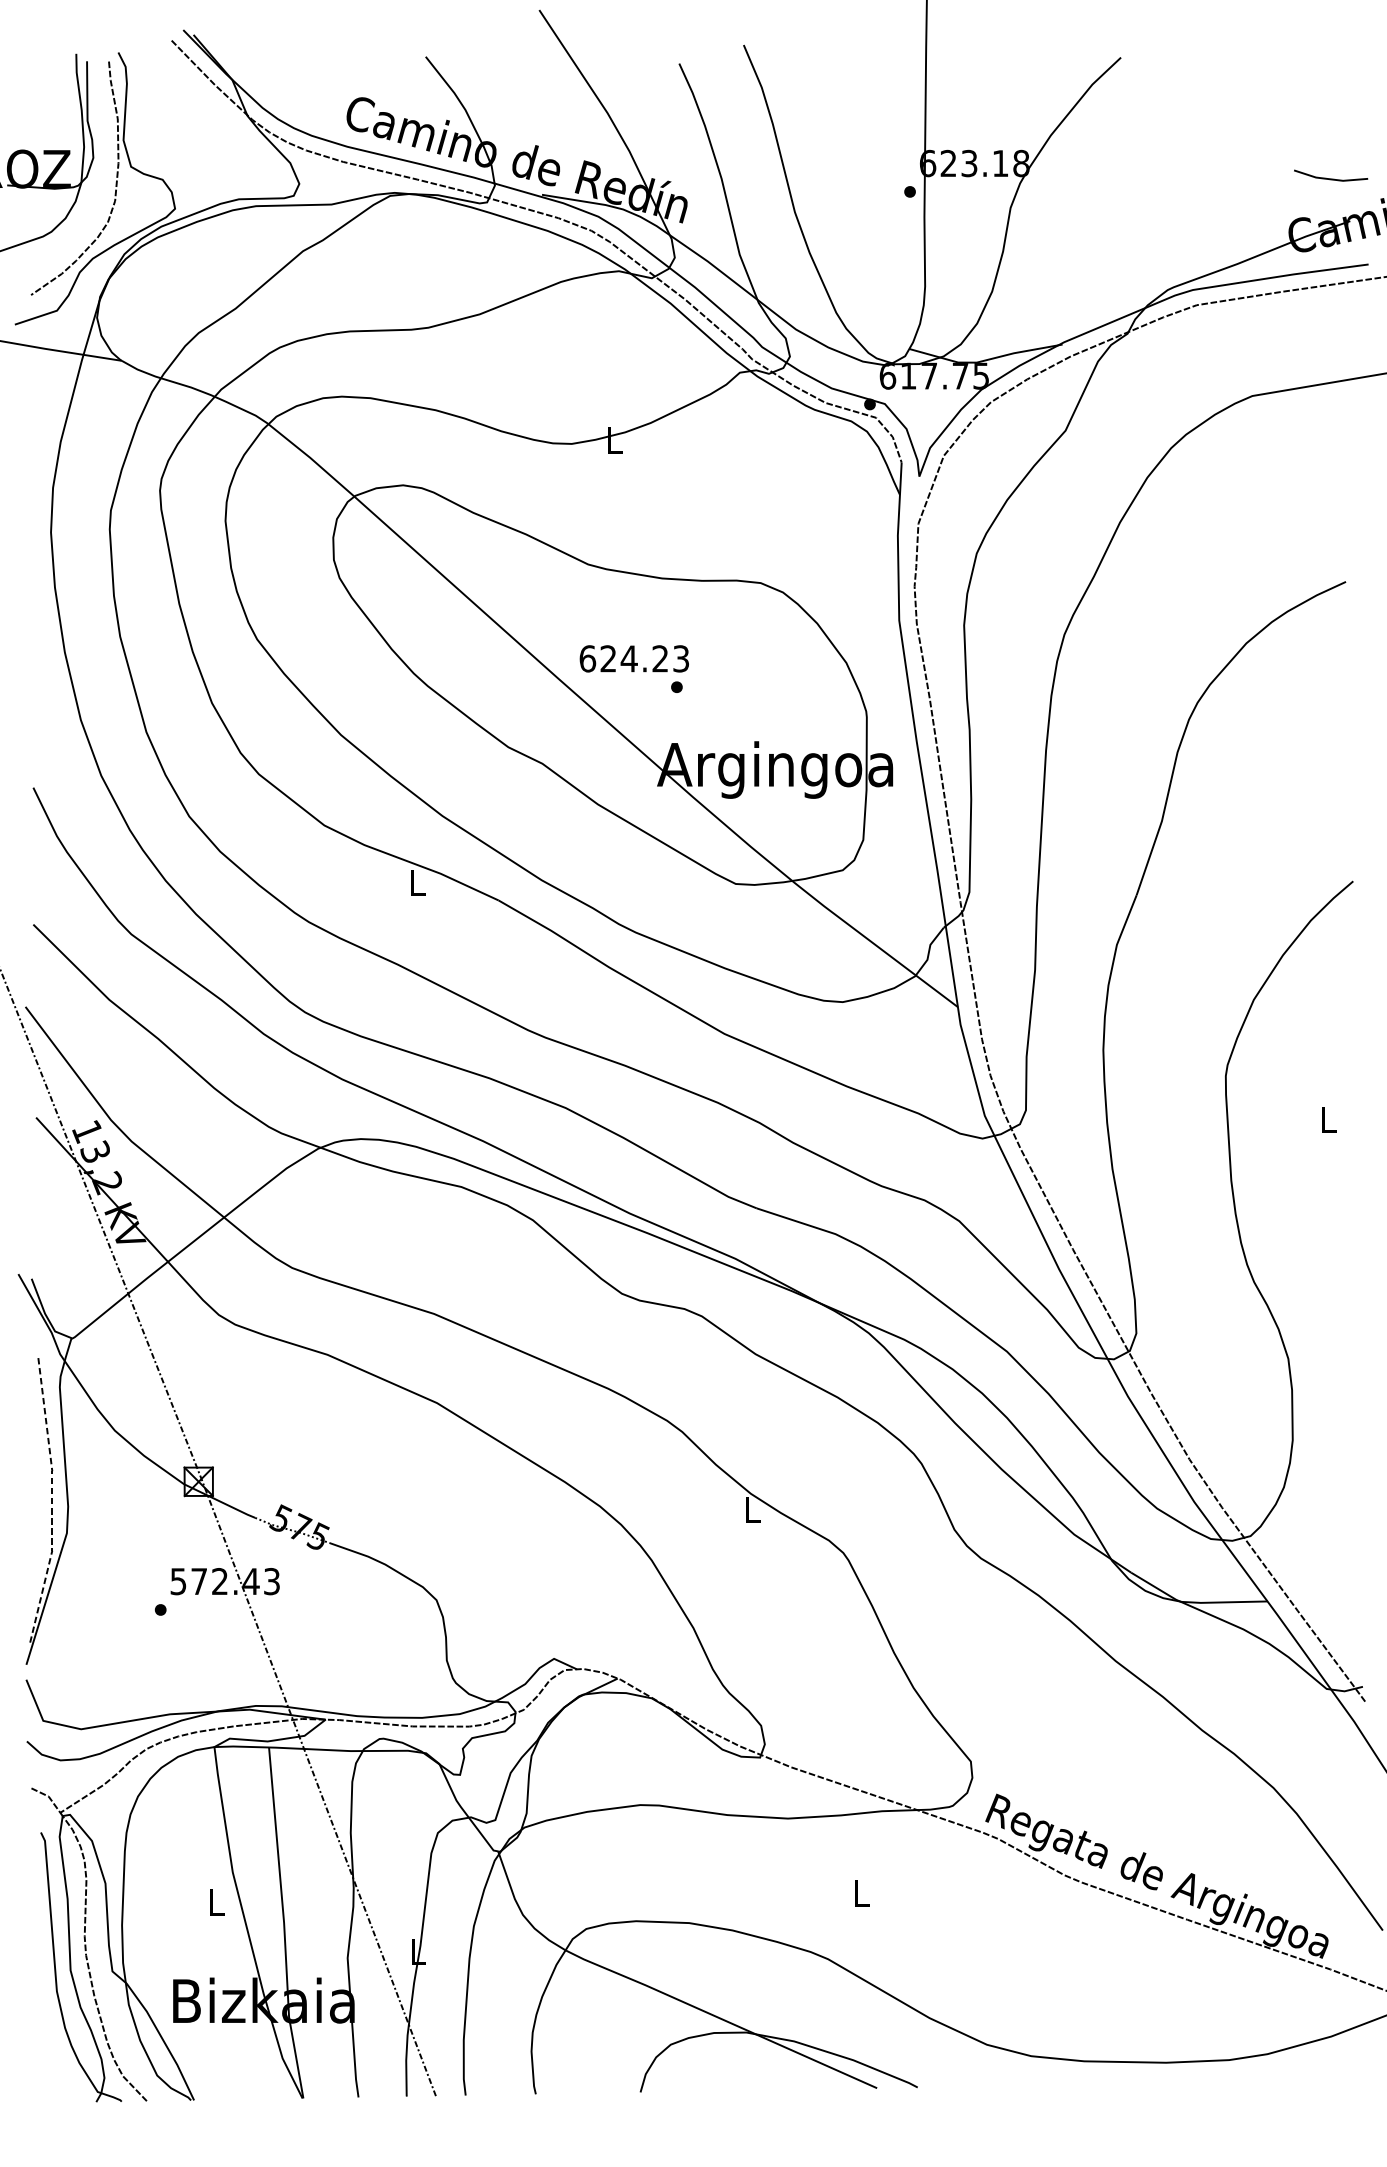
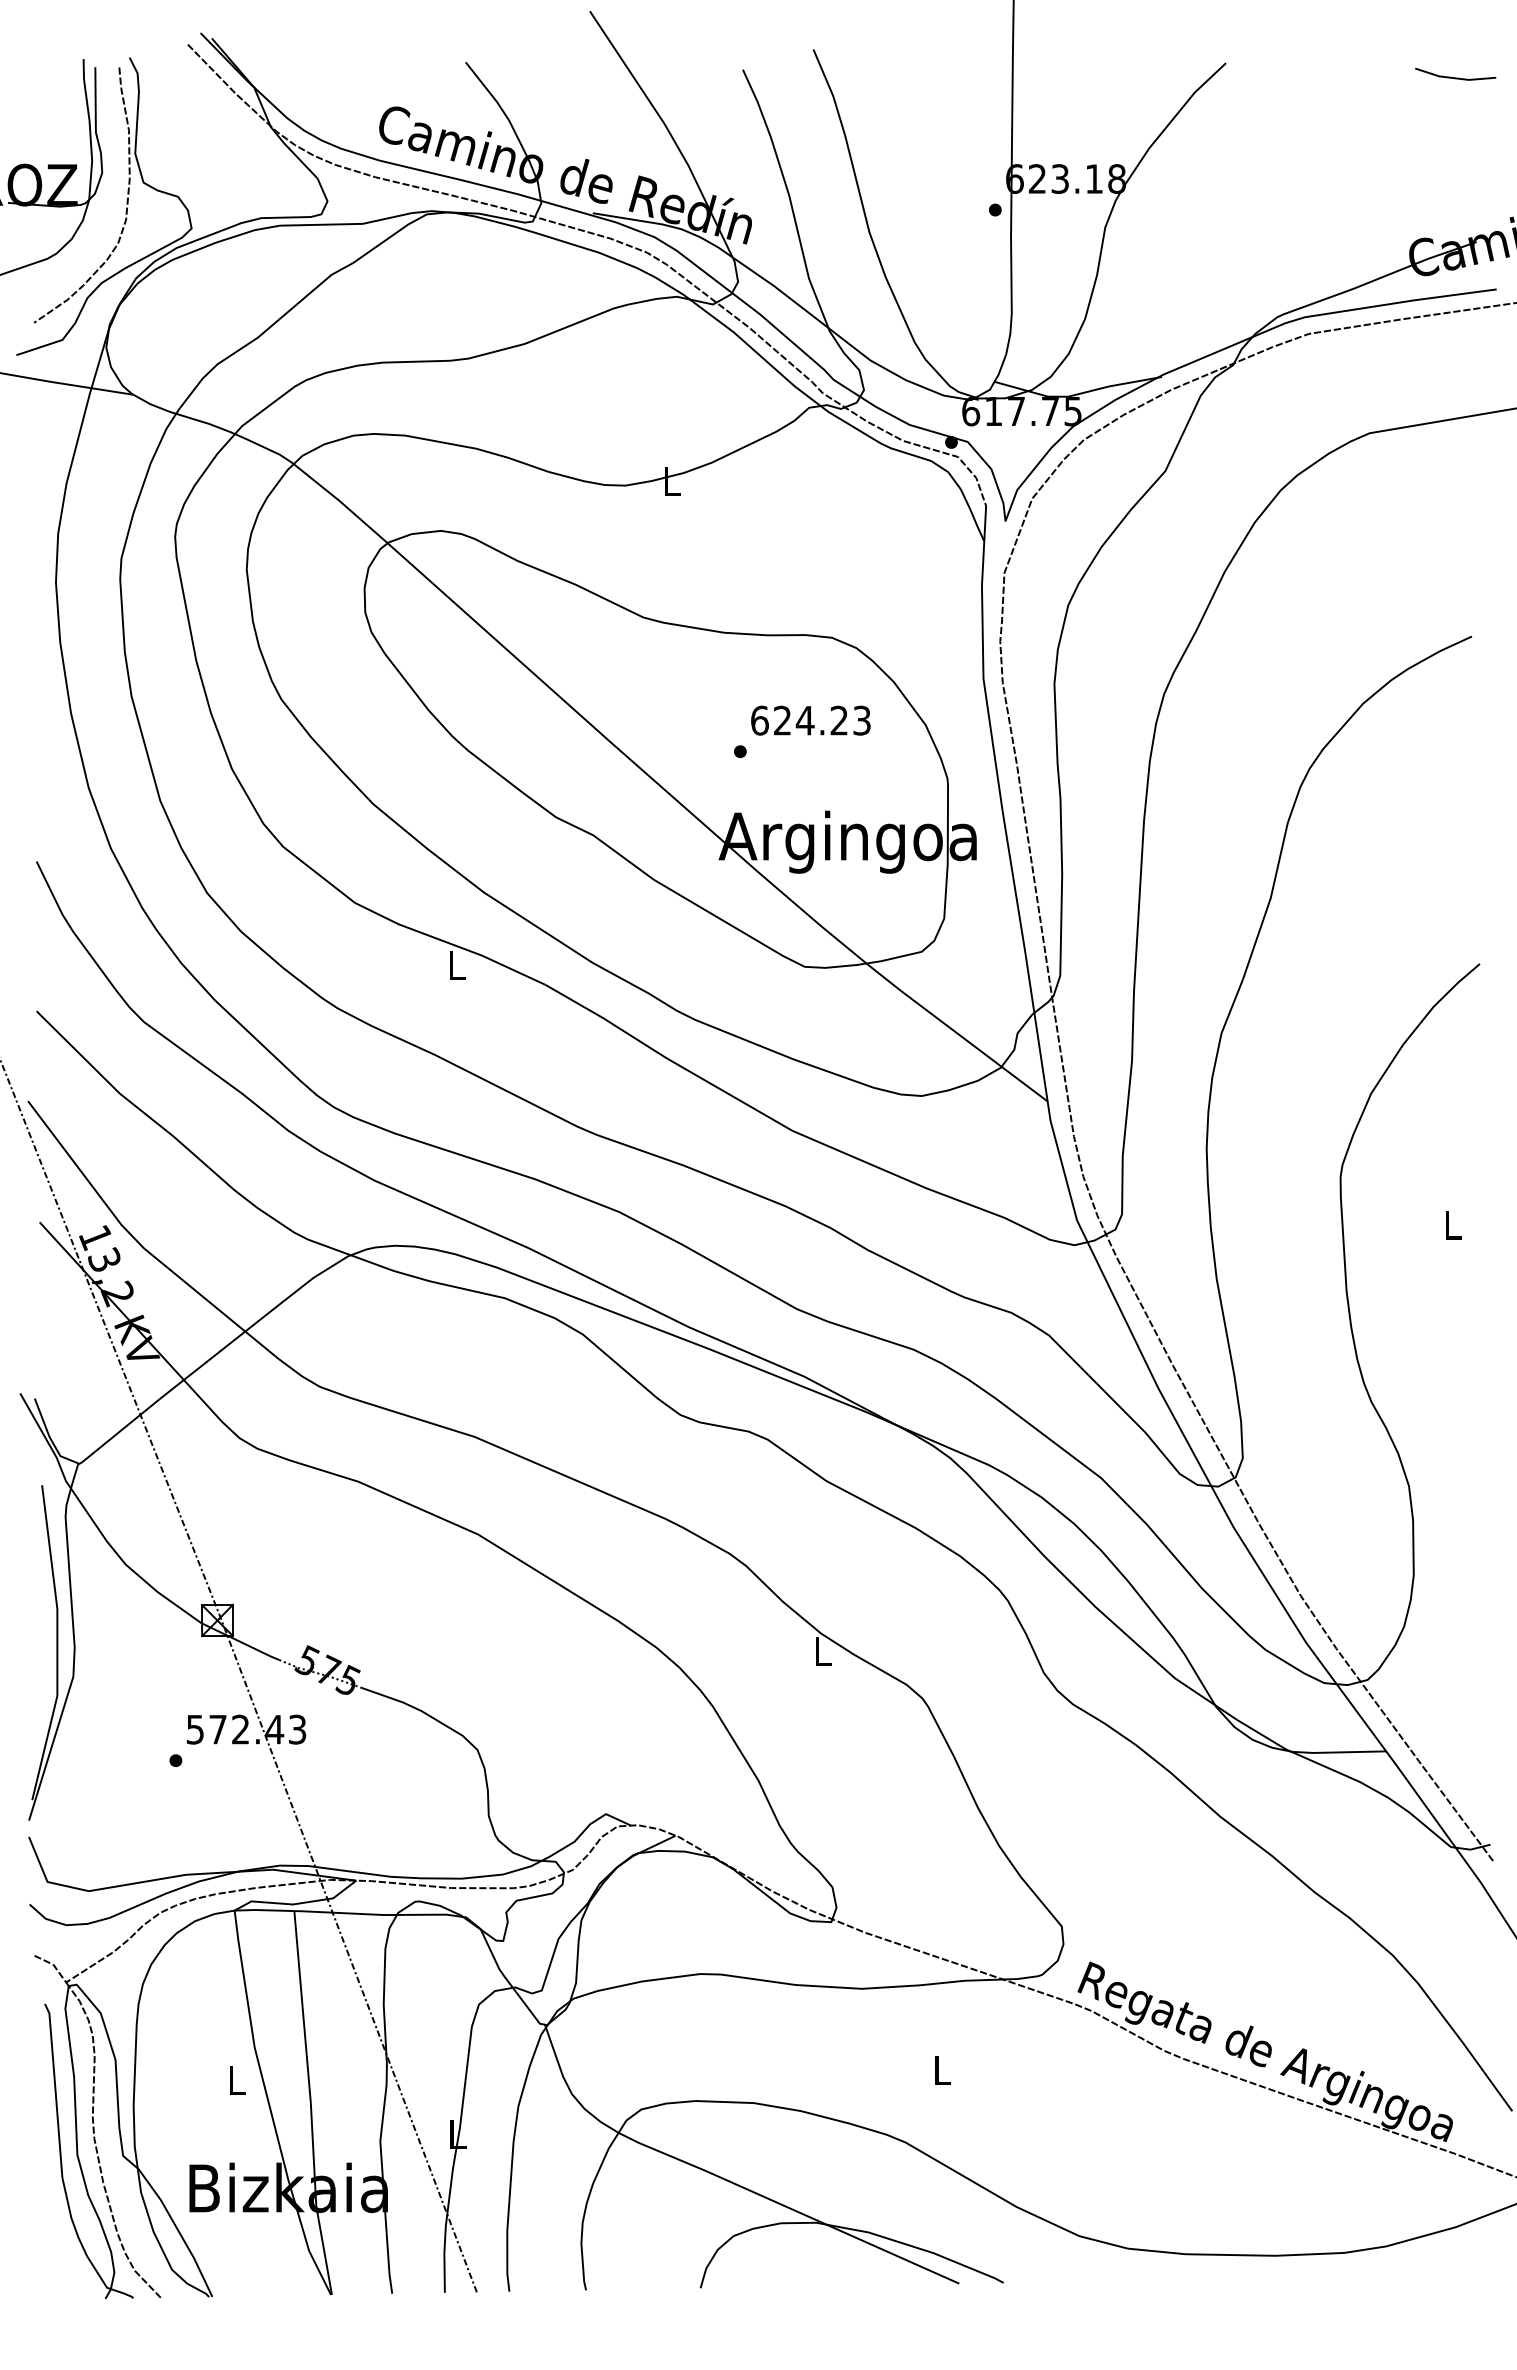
line: (1330, 178) -> (1455, 77), moved
text: (634, 658) -> (810, 720), moved
line: (52, 1502) -> (57, 1643), dashed -> solid

